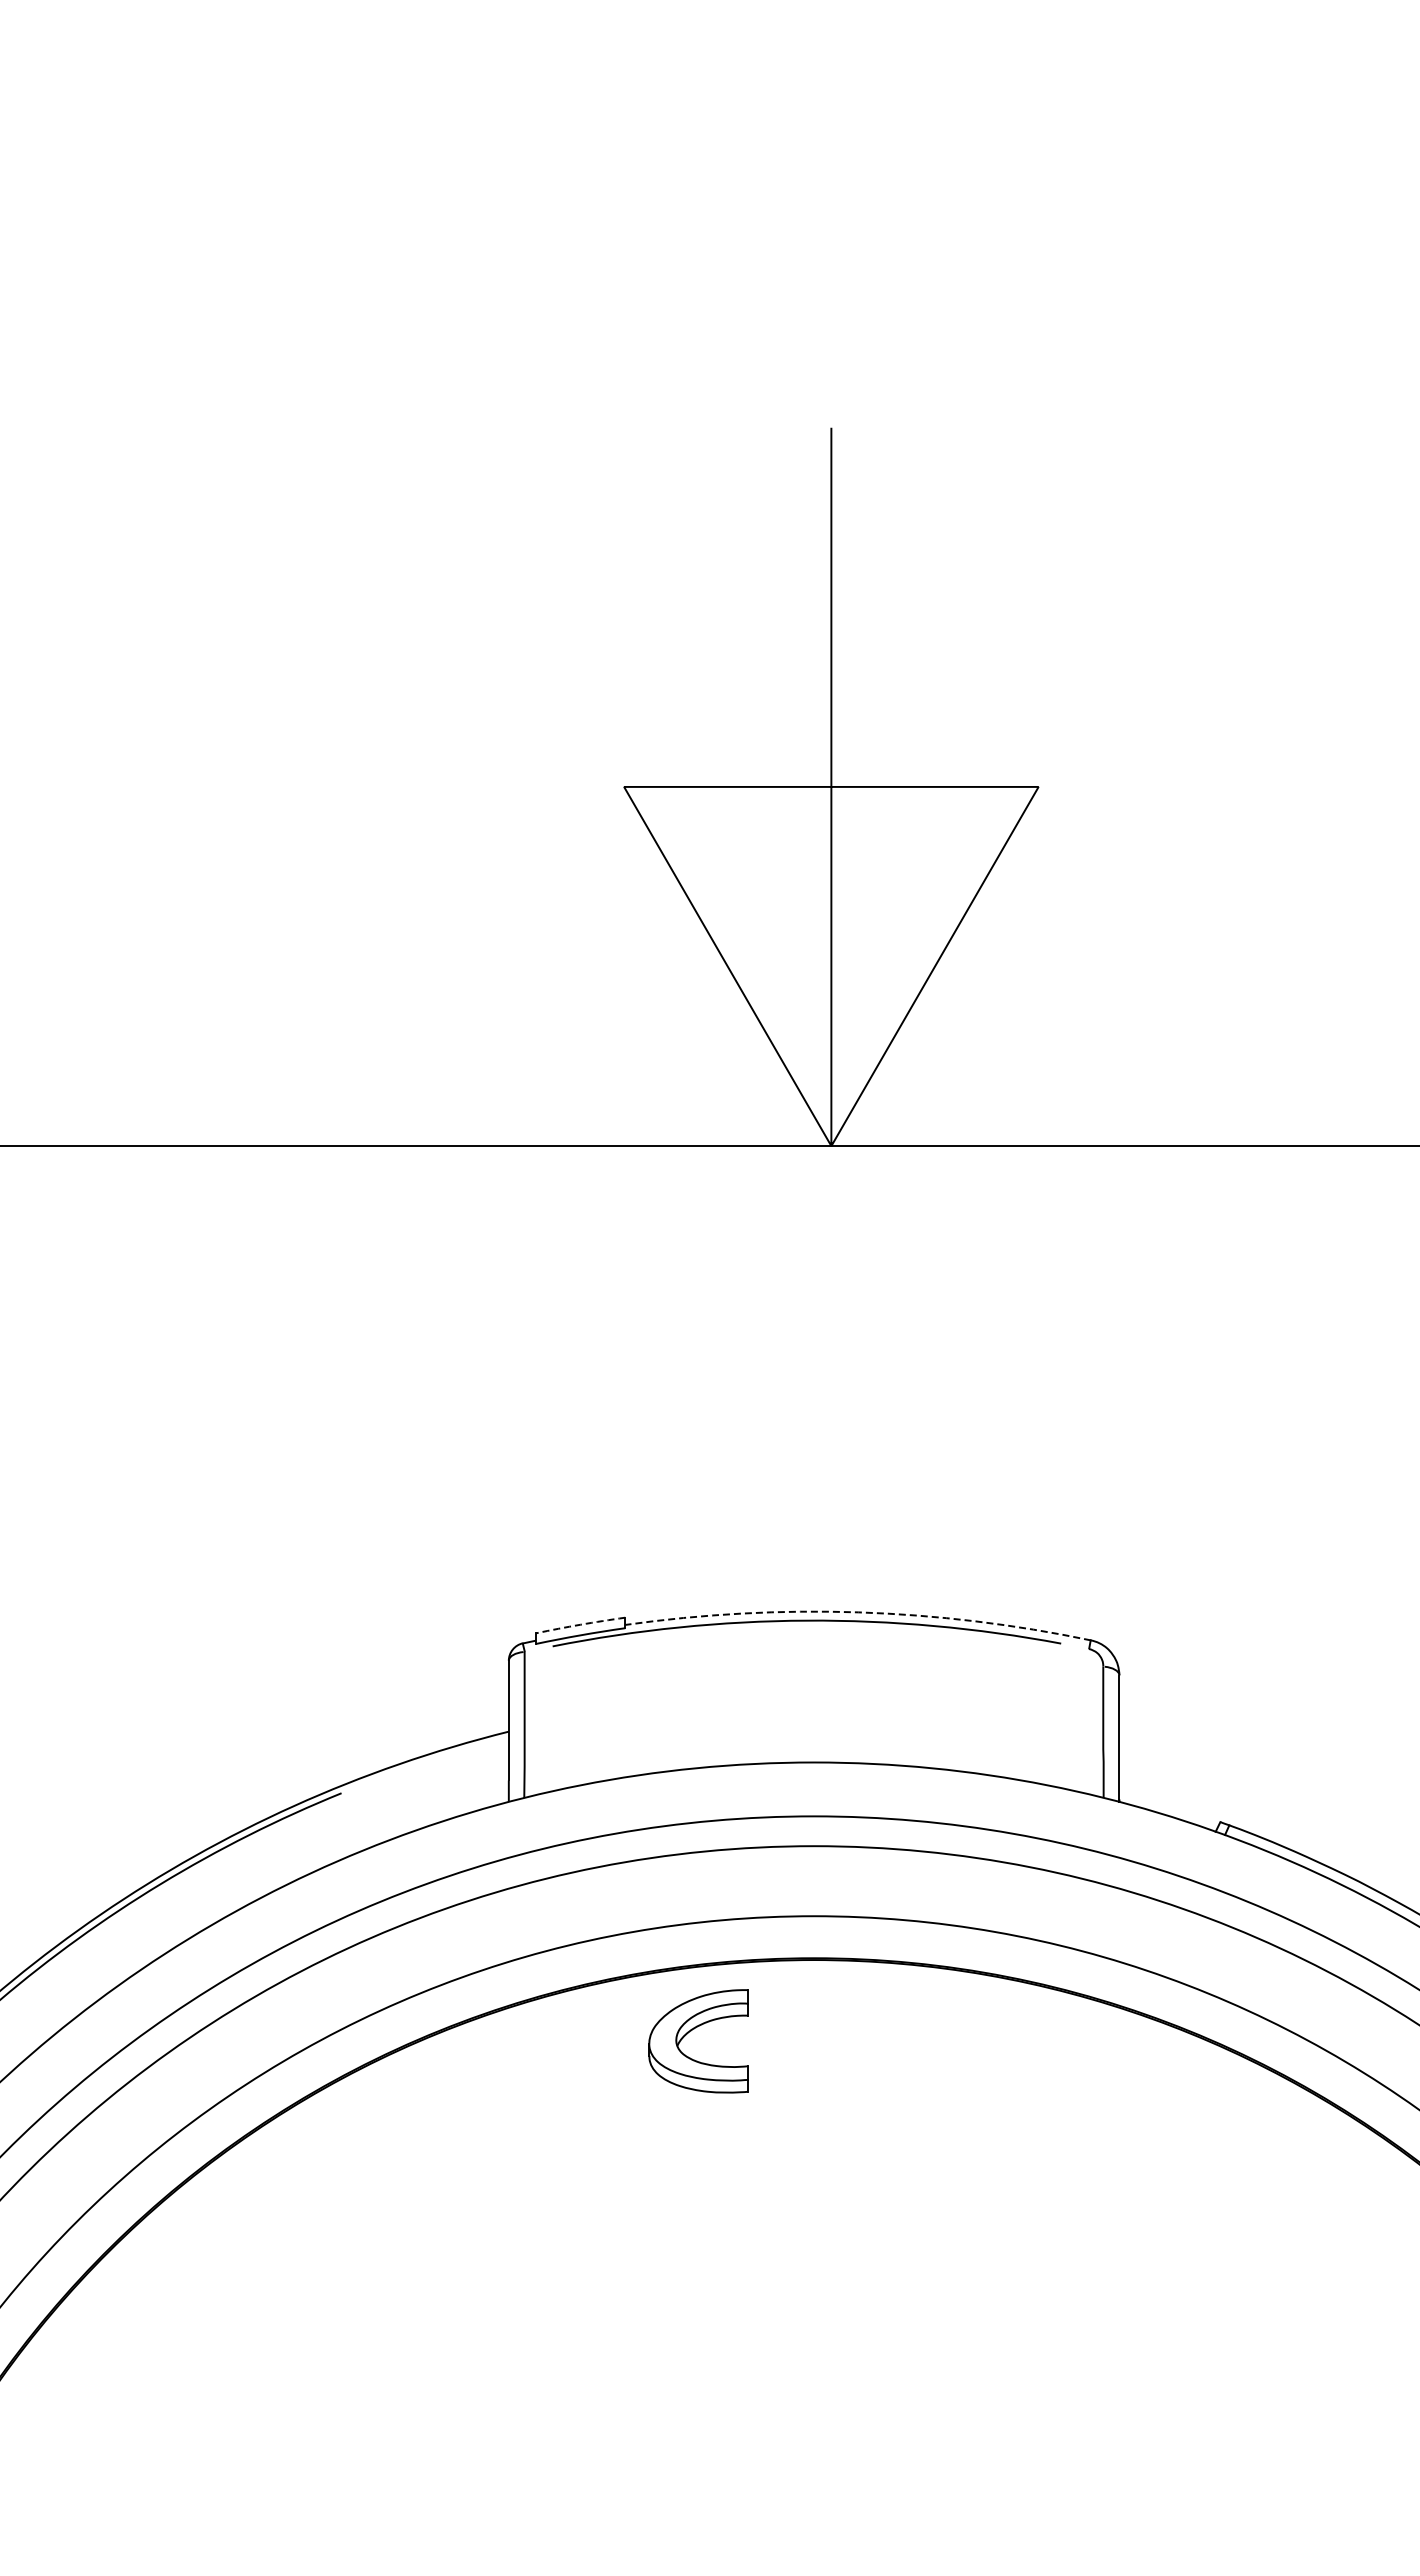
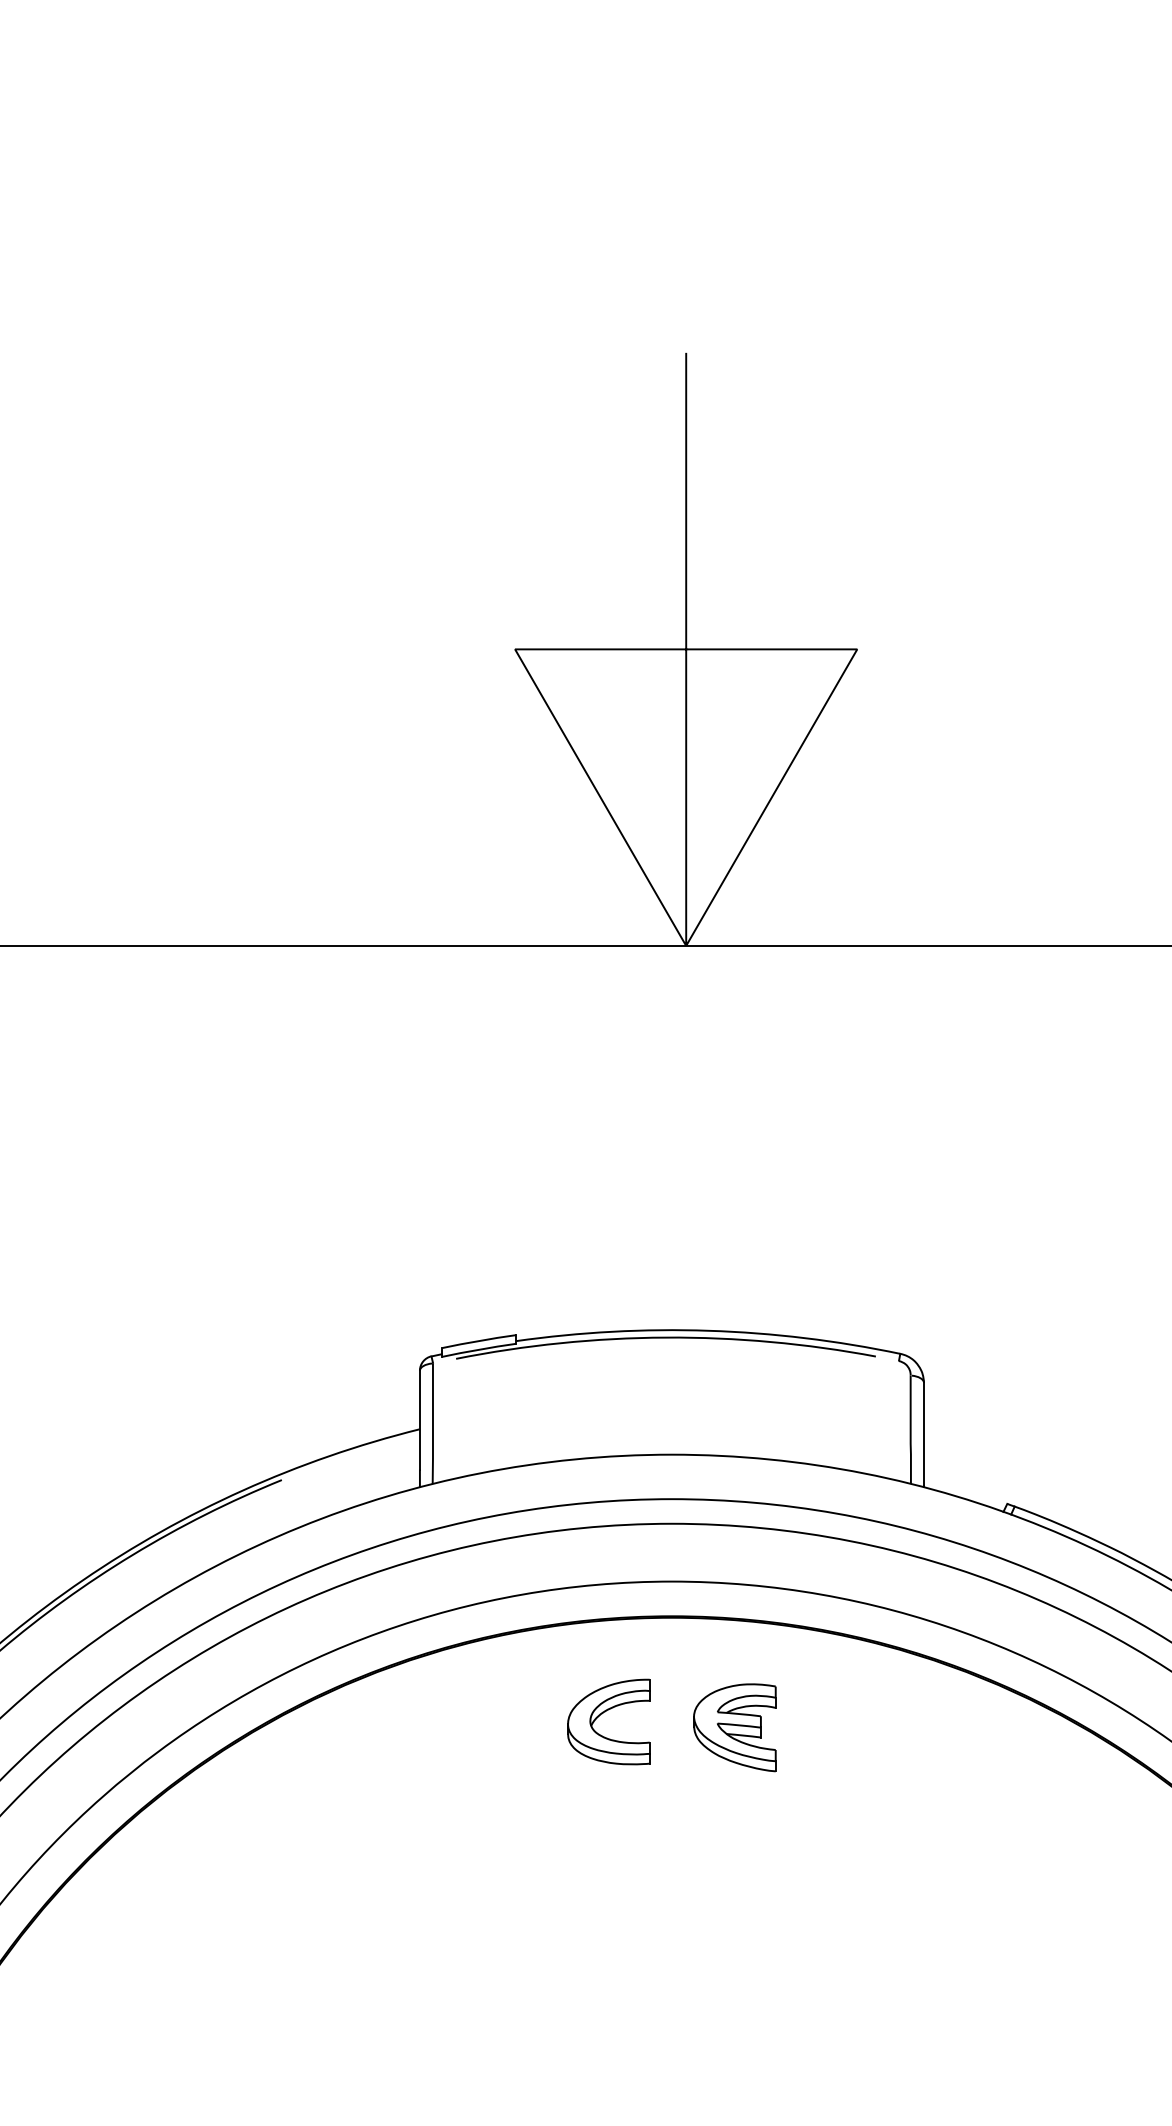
arc: (858, 1612) -> (708, 1330), dashed -> solid
arc: (580, 1624) -> (479, 1340), dashed -> solid
part: (691, 2031) -> (602, 1713), moved
part: (890, 2092) -> (735, 1727), added

